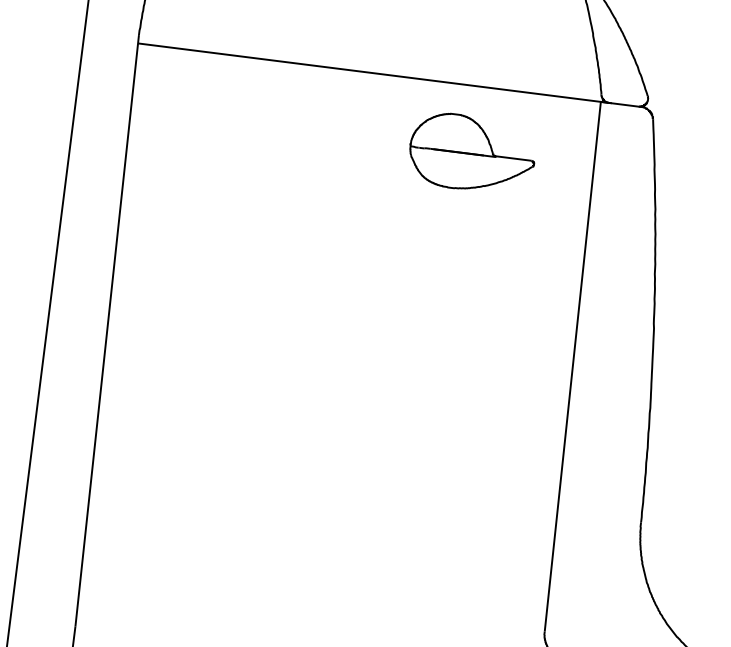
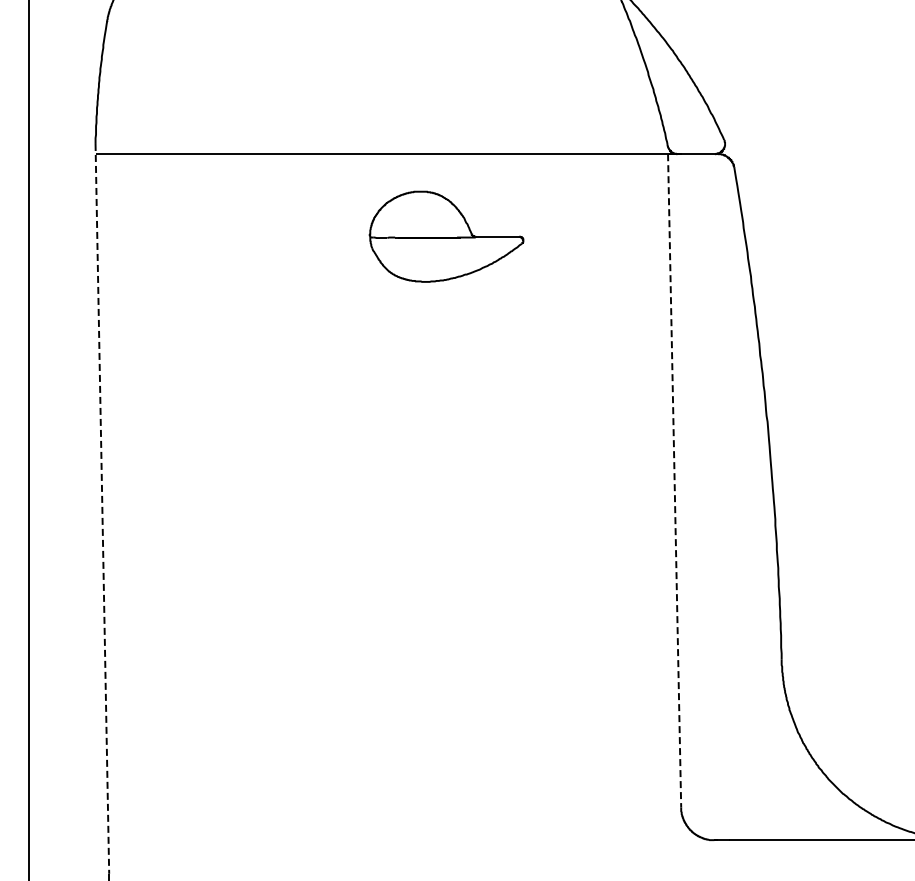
part: (472, 153) -> (446, 236), moved
line: (107, 330) -> (102, 508), solid -> dashed
line: (572, 366) -> (674, 480), solid -> dashed

